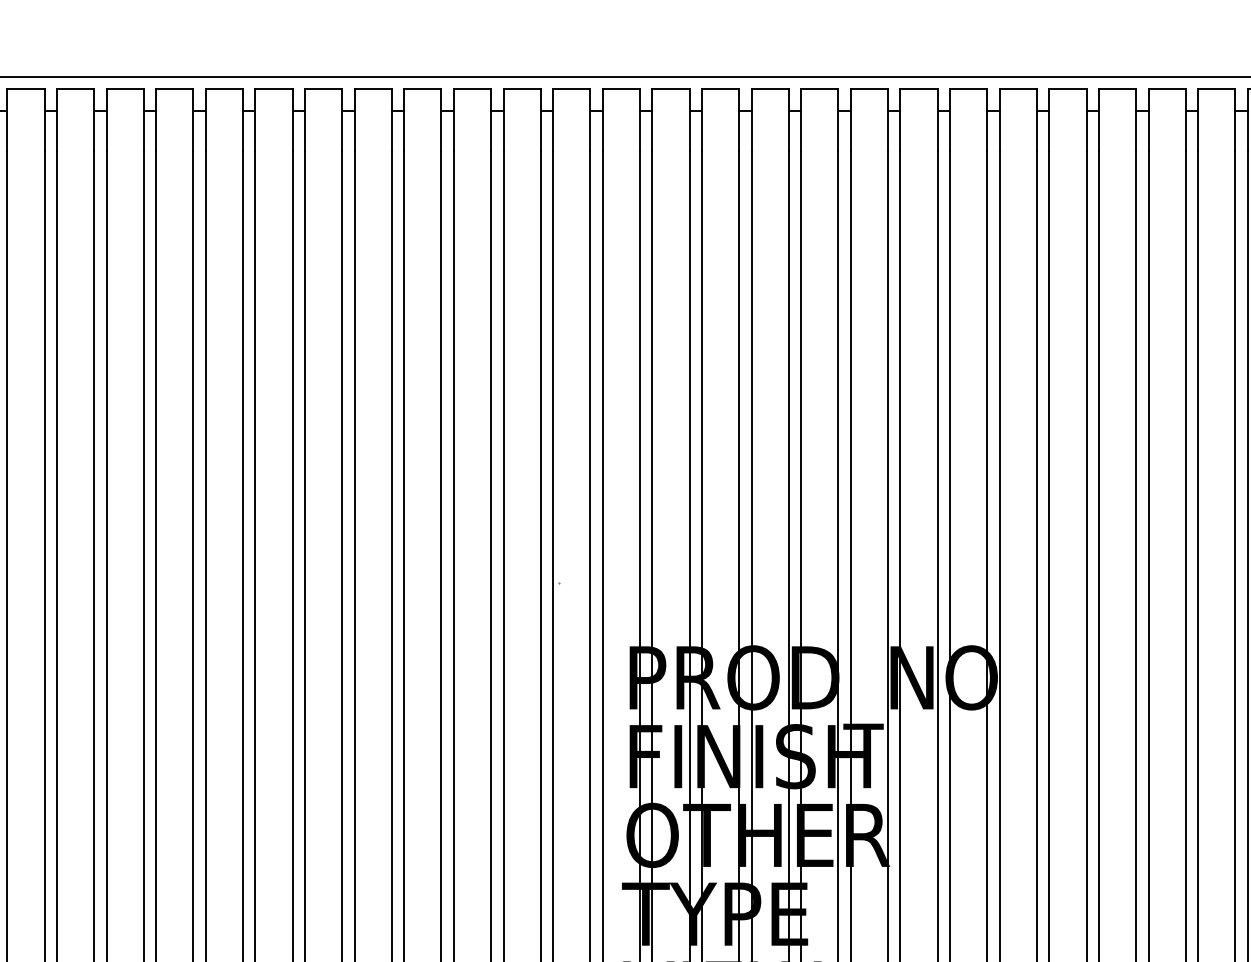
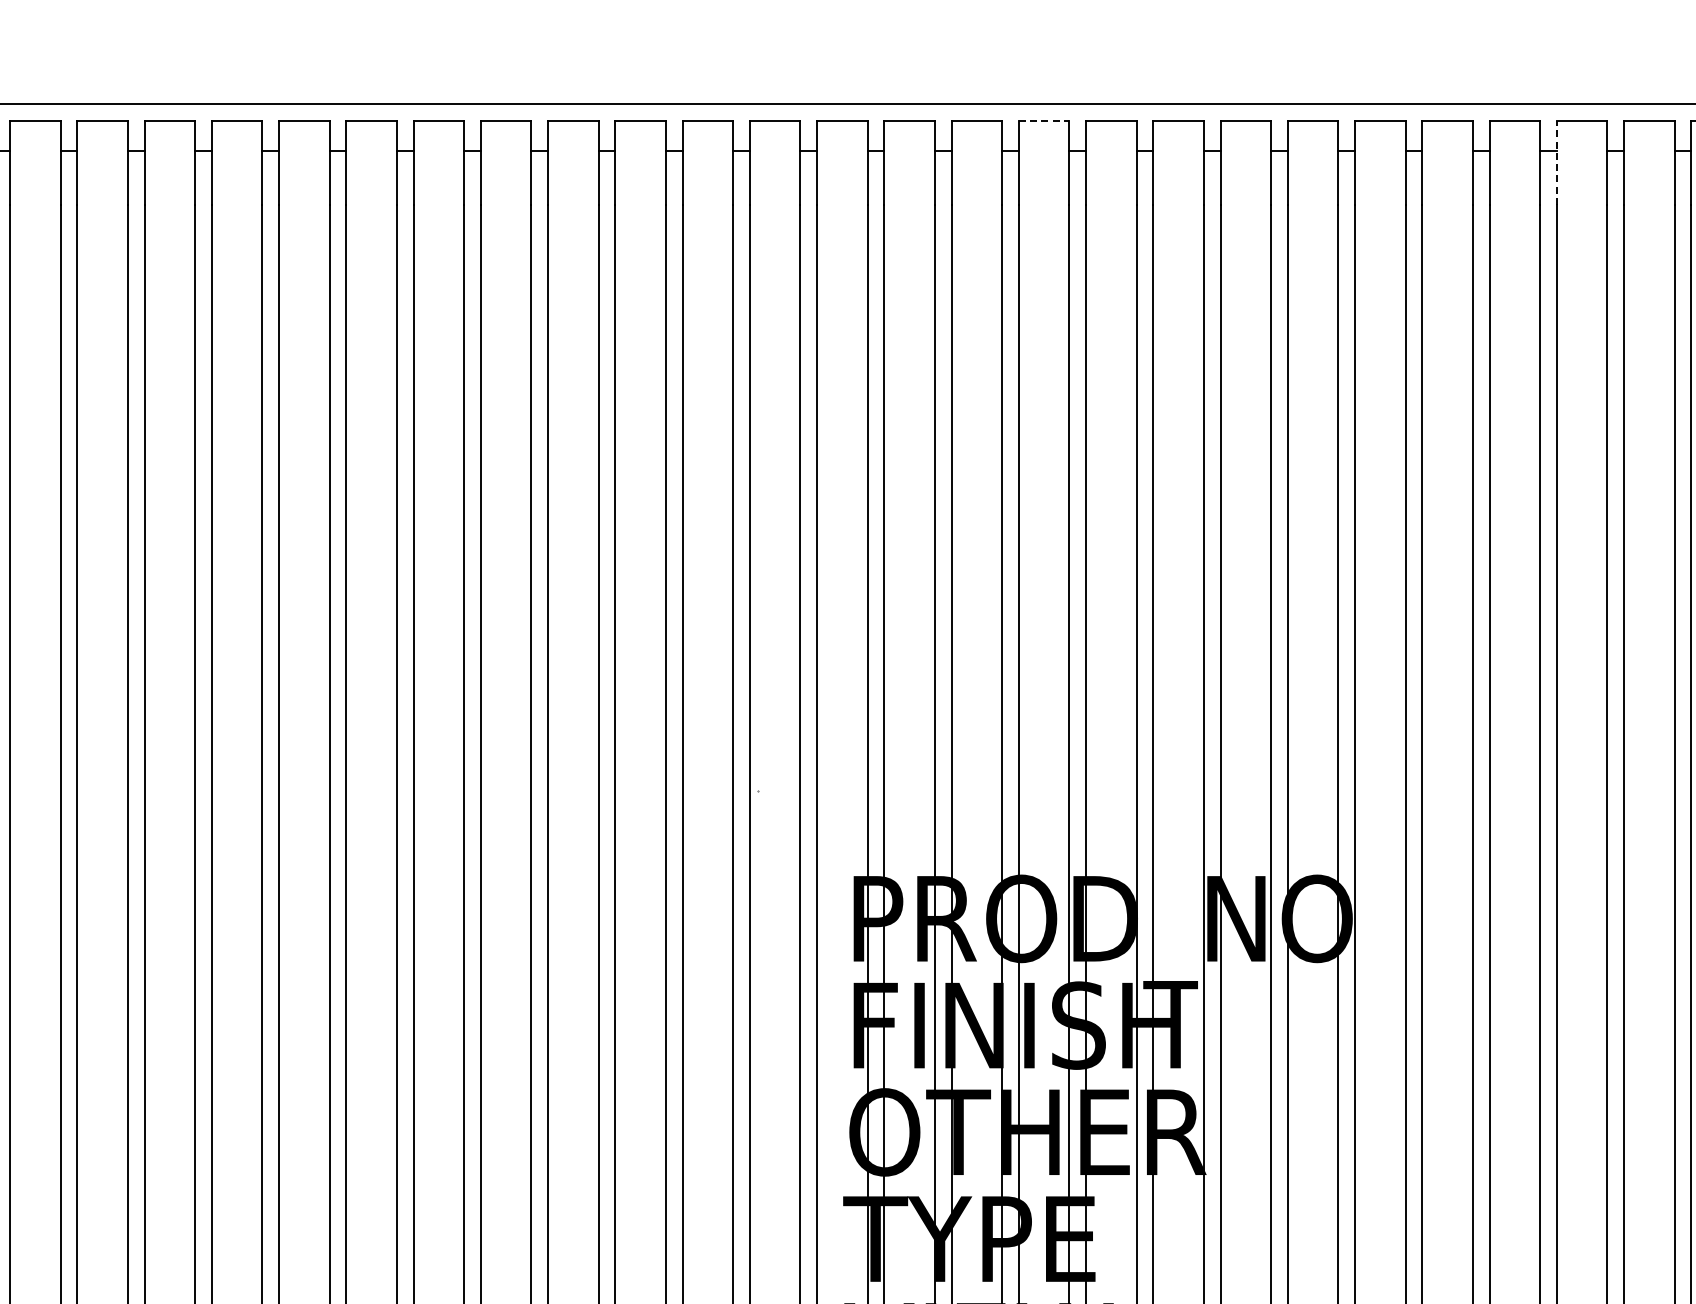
line: (770, 89) -> (1044, 121), solid -> dashed
line: (1148, 119) -> (1556, 162), solid -> dashed

